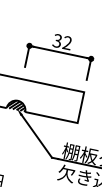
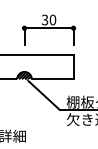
text: (66, 42) -> (52, 19), 32 -> 30

